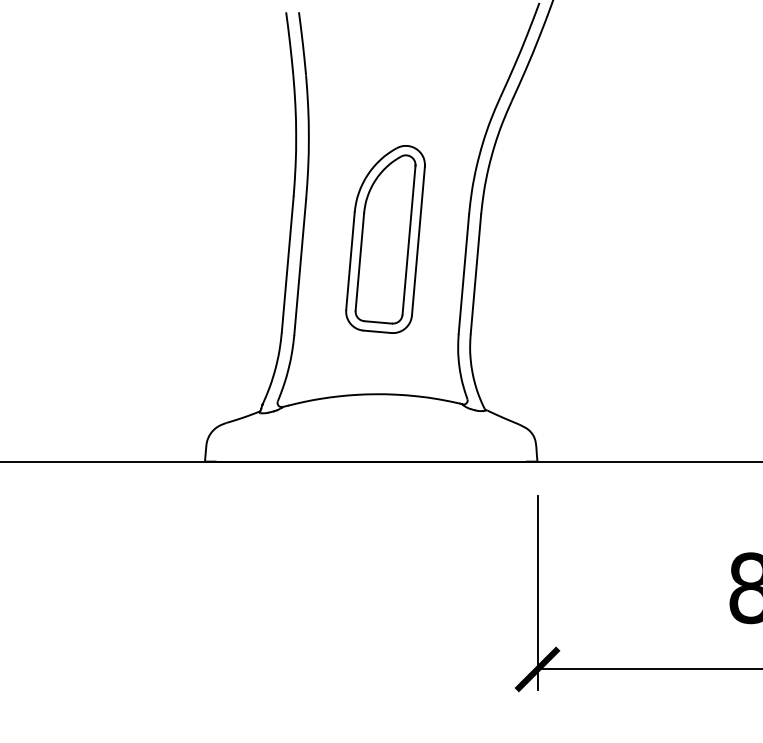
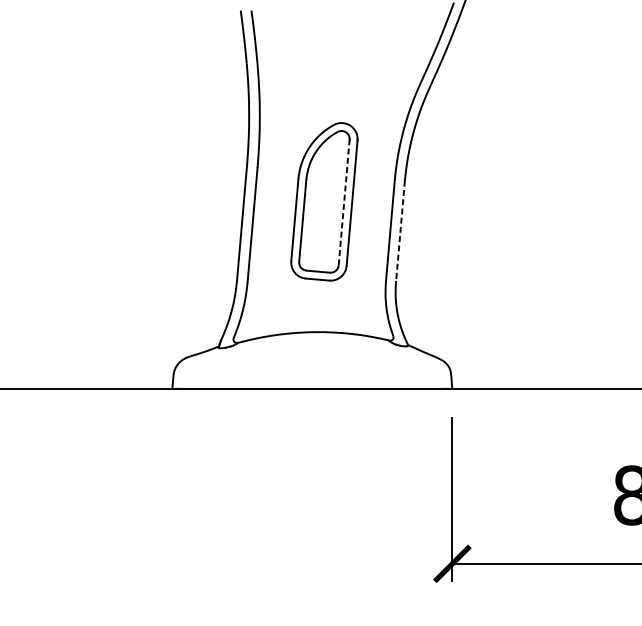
line: (409, 240) -> (344, 202), solid -> dashed
line: (475, 274) -> (400, 231), solid -> dashed

